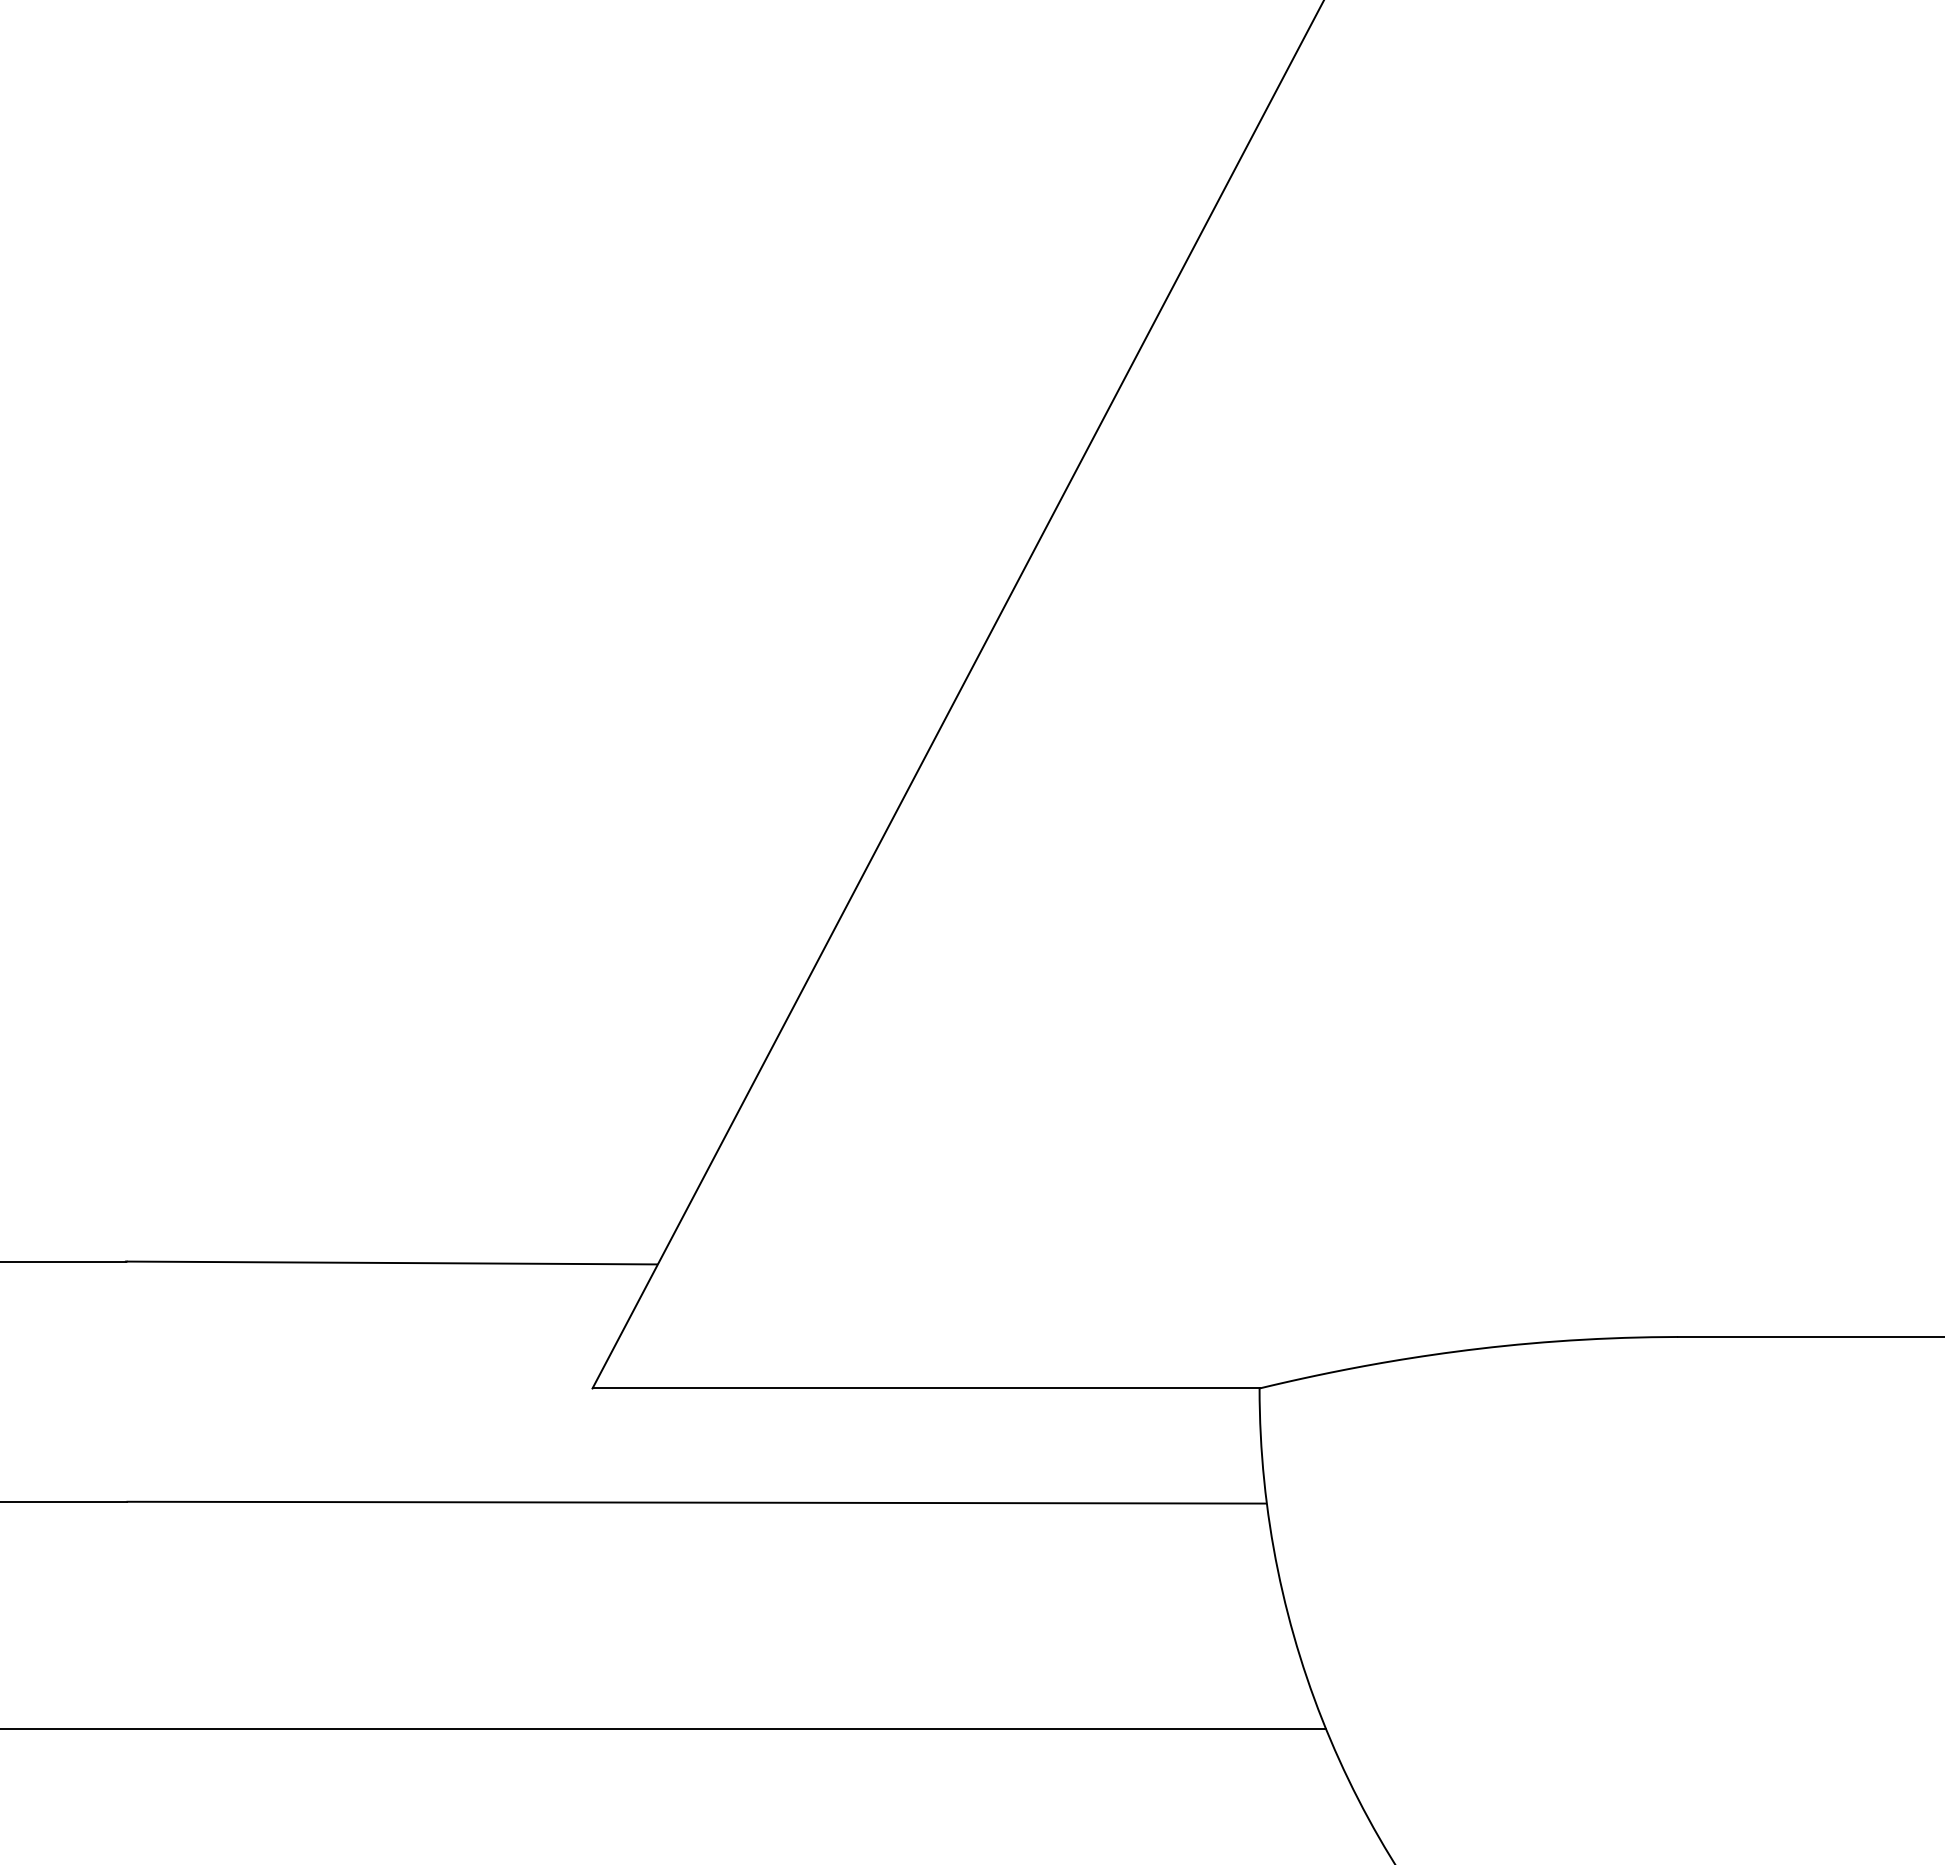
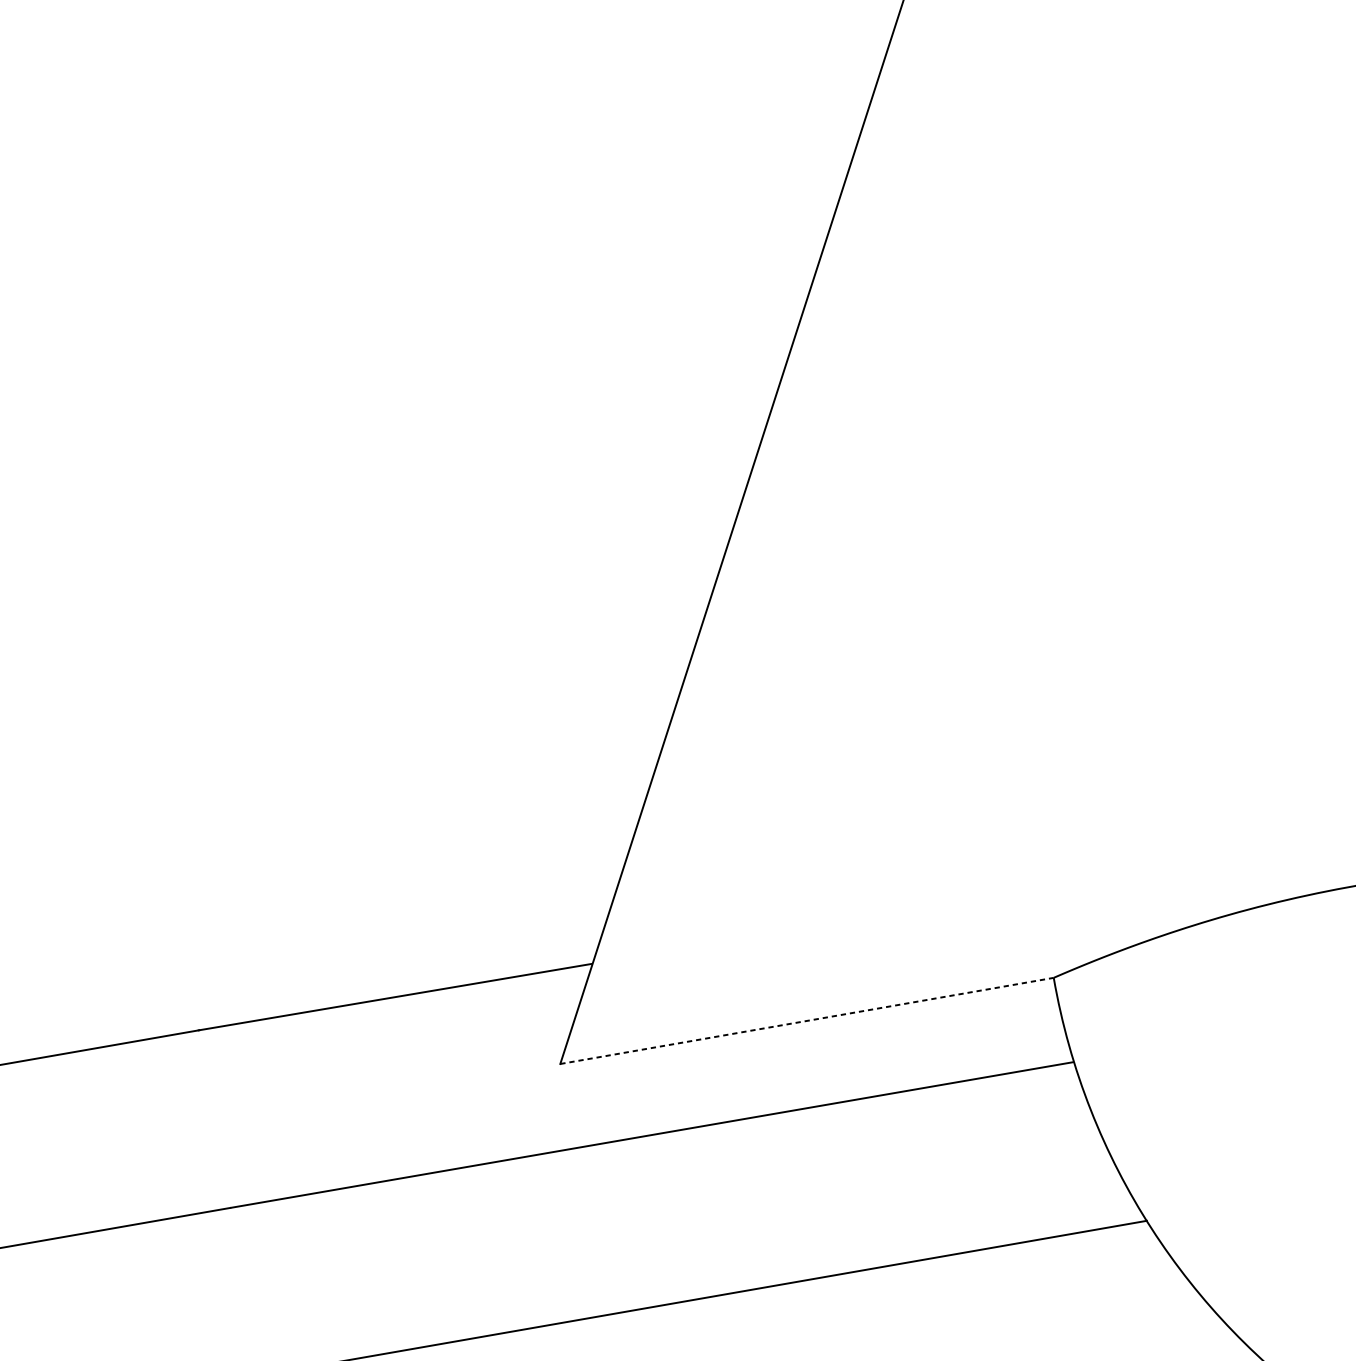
line: (926, 1388) -> (807, 1020), solid -> dashed

